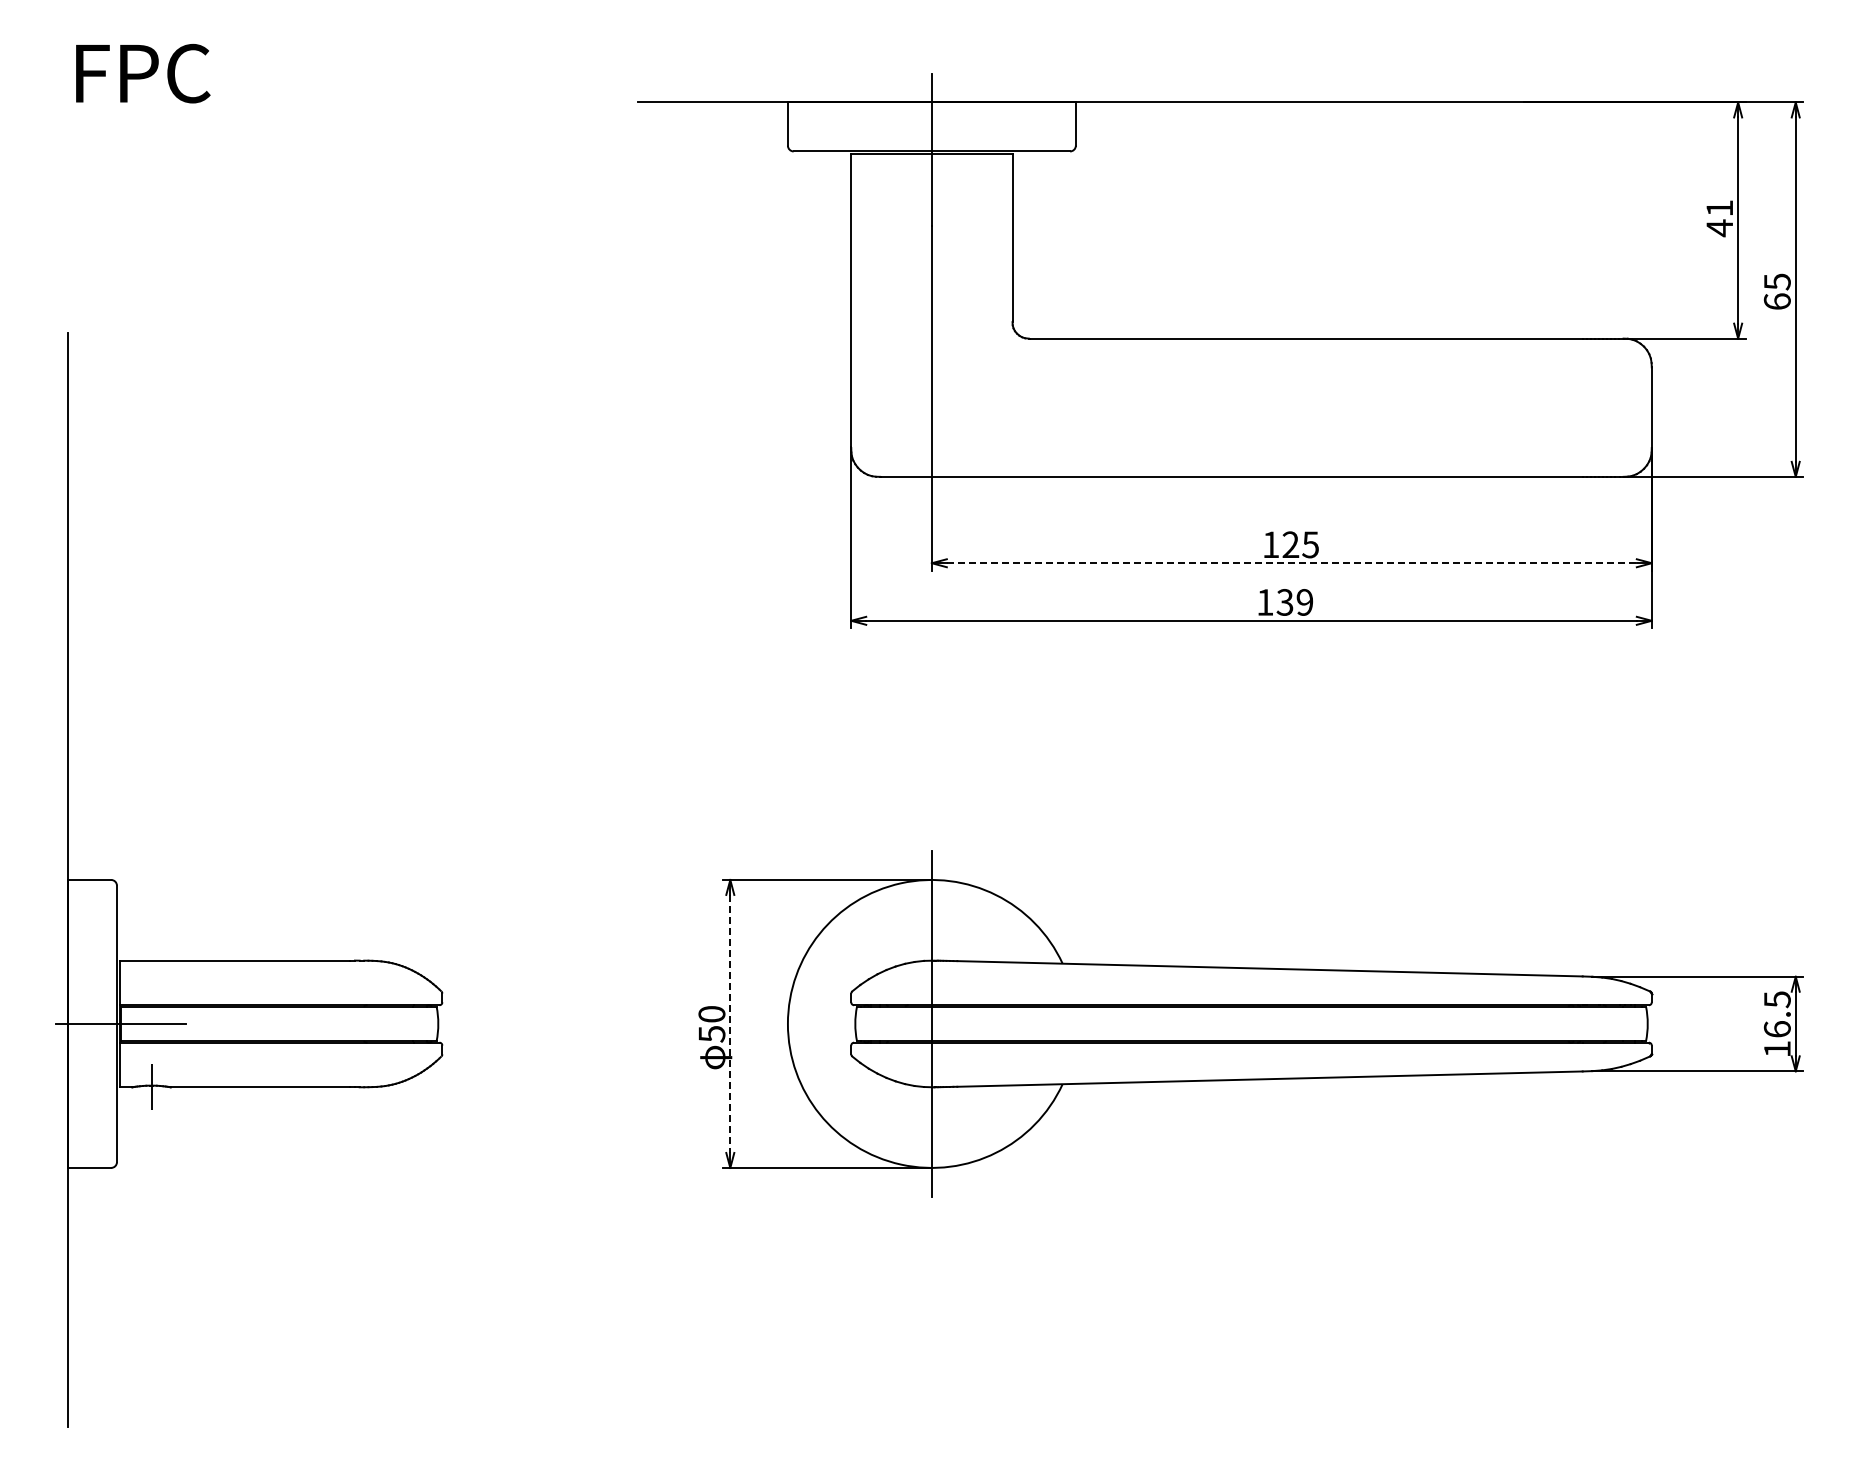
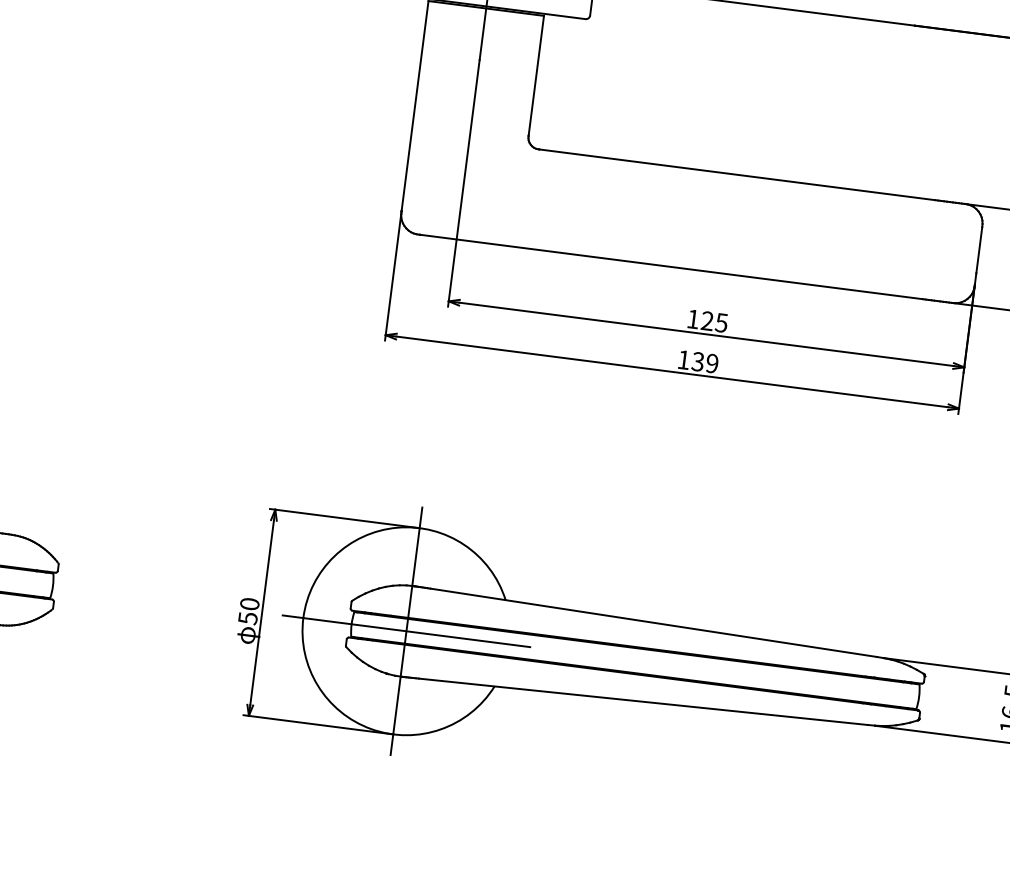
line: (1291, 563) -> (706, 334), dashed -> solid
line: (931, 1023) -> (406, 630), added
line: (730, 1024) -> (262, 613), dashed -> solid

